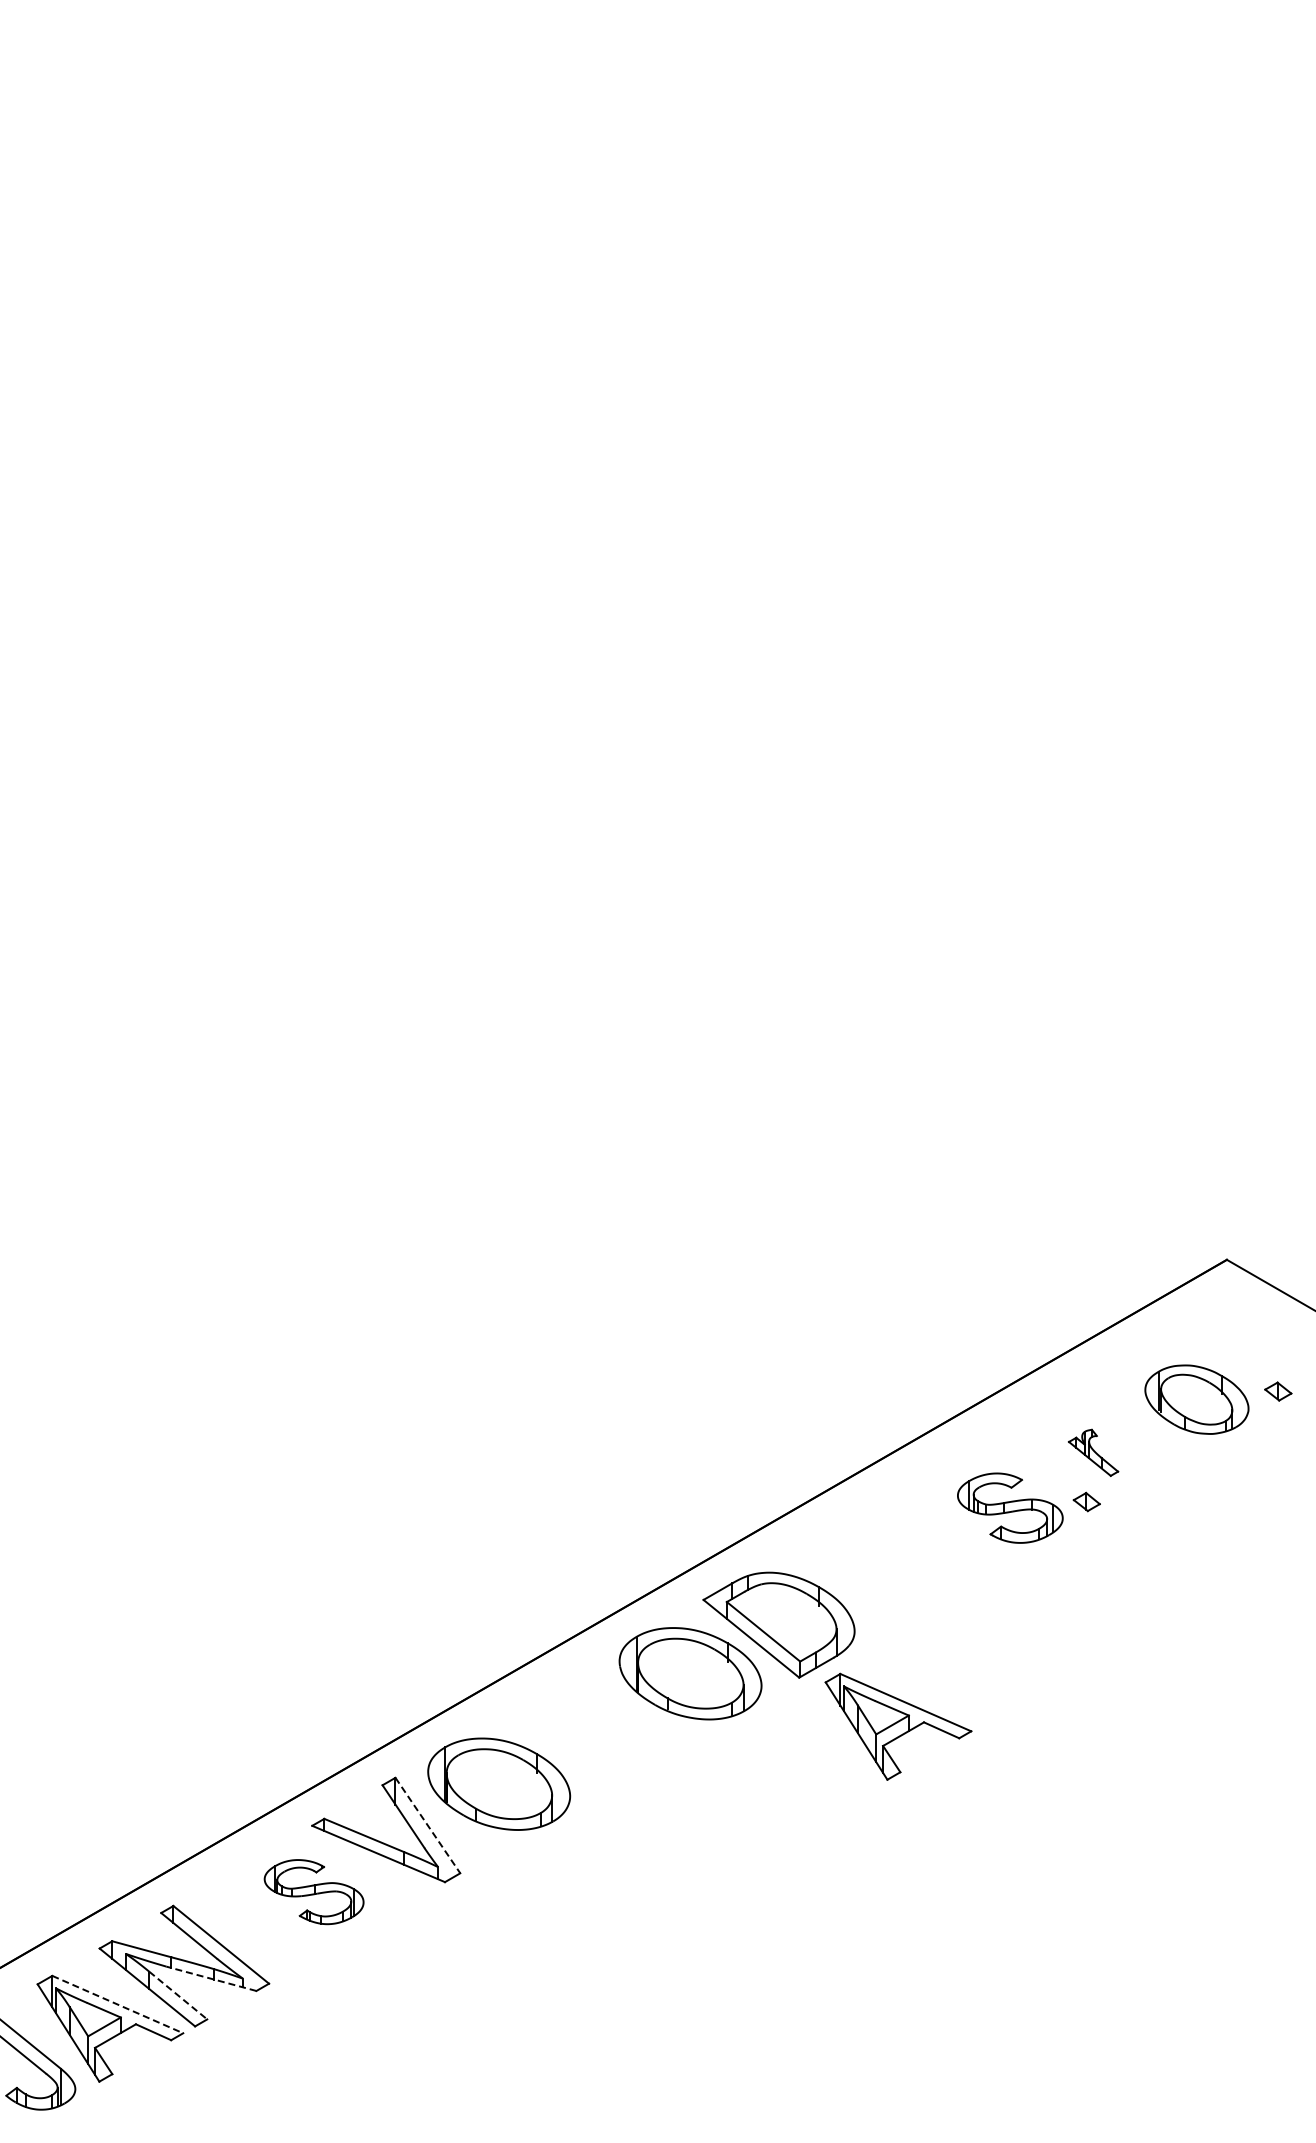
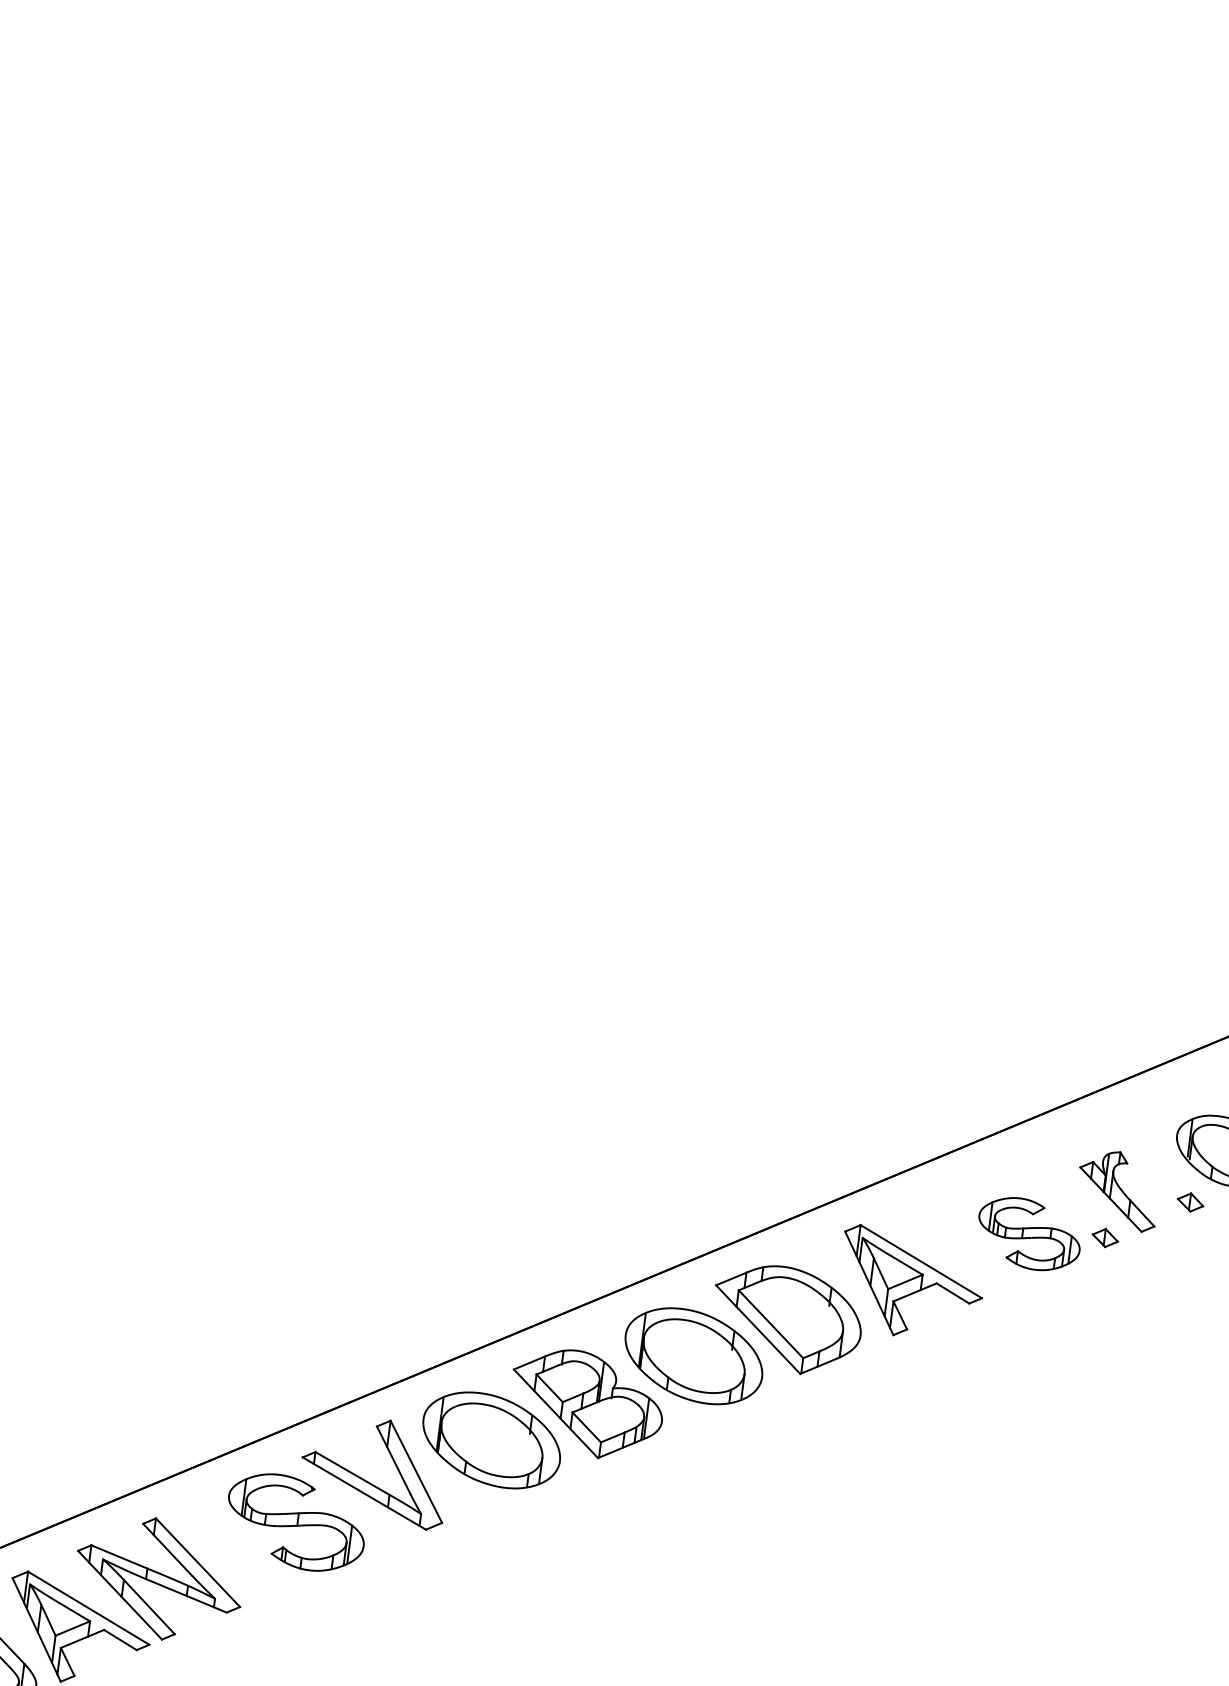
part: (1093, 1452) -> (1118, 1190), size x1.67
part: (1167, 1455) -> (1190, 1202), added
part: (898, 1726) -> (911, 1284), moved
part: (589, 1735) -> (586, 1403), added
line: (427, 1825) -> (416, 1471), dashed -> solid
part: (313, 1891) -> (295, 1522), size x1.43
line: (211, 1978) -> (184, 1594), dashed -> solid
line: (178, 1995) -> (149, 1607), dashed -> solid
line: (118, 2004) -> (89, 1608), dashed -> solid

